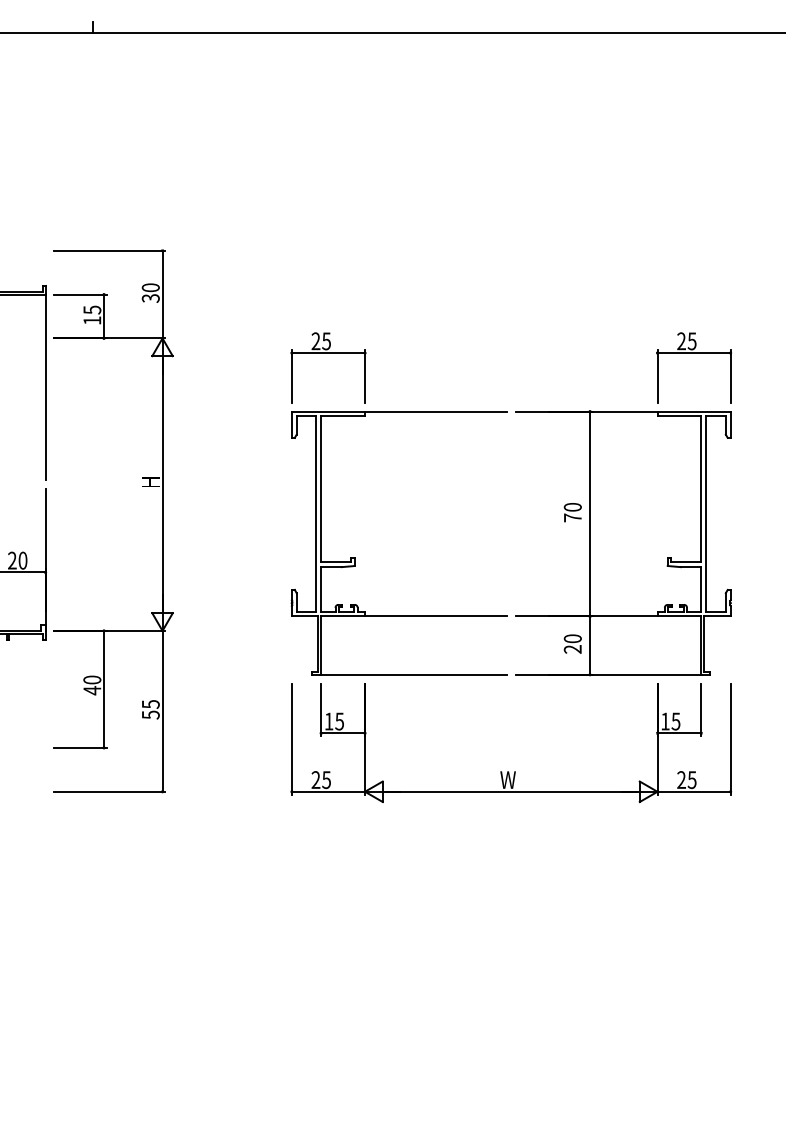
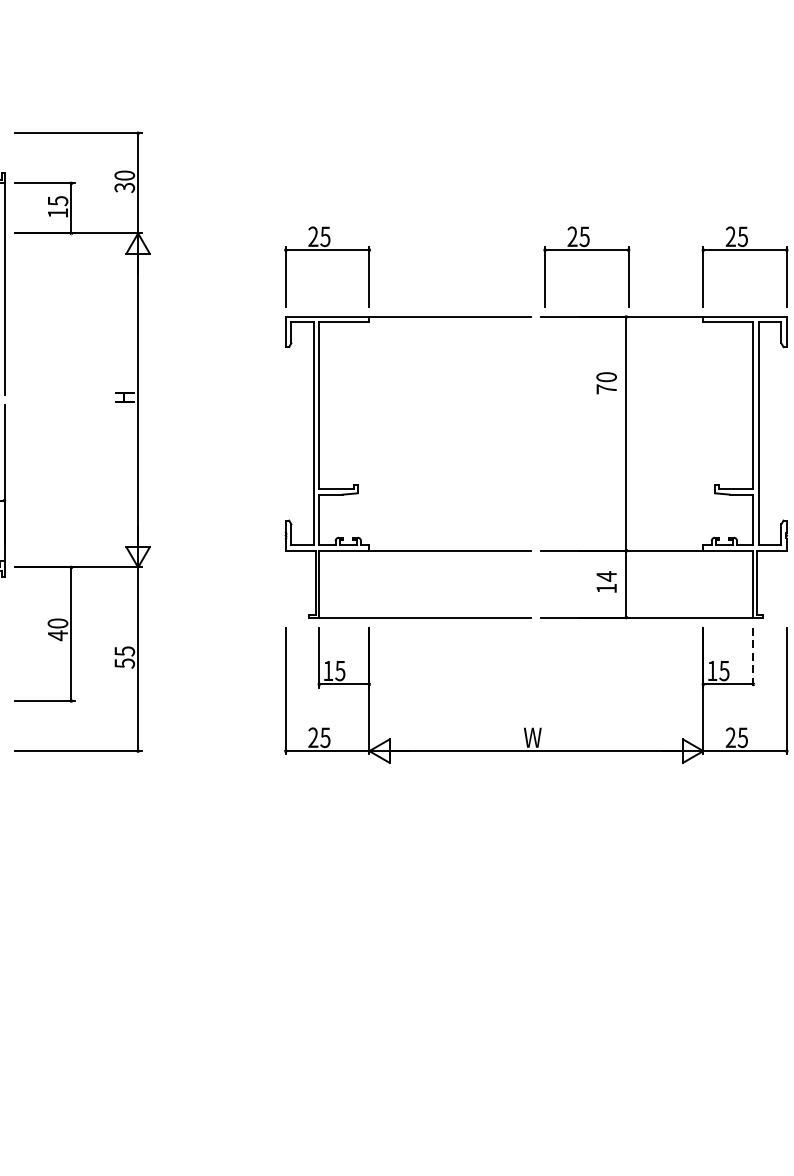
part: (555, 353) -> (586, 250), added
text: (572, 512) -> (606, 383), moved
text: (572, 643) -> (606, 581), 20 -> 14
line: (701, 710) -> (753, 658), solid -> dashed

